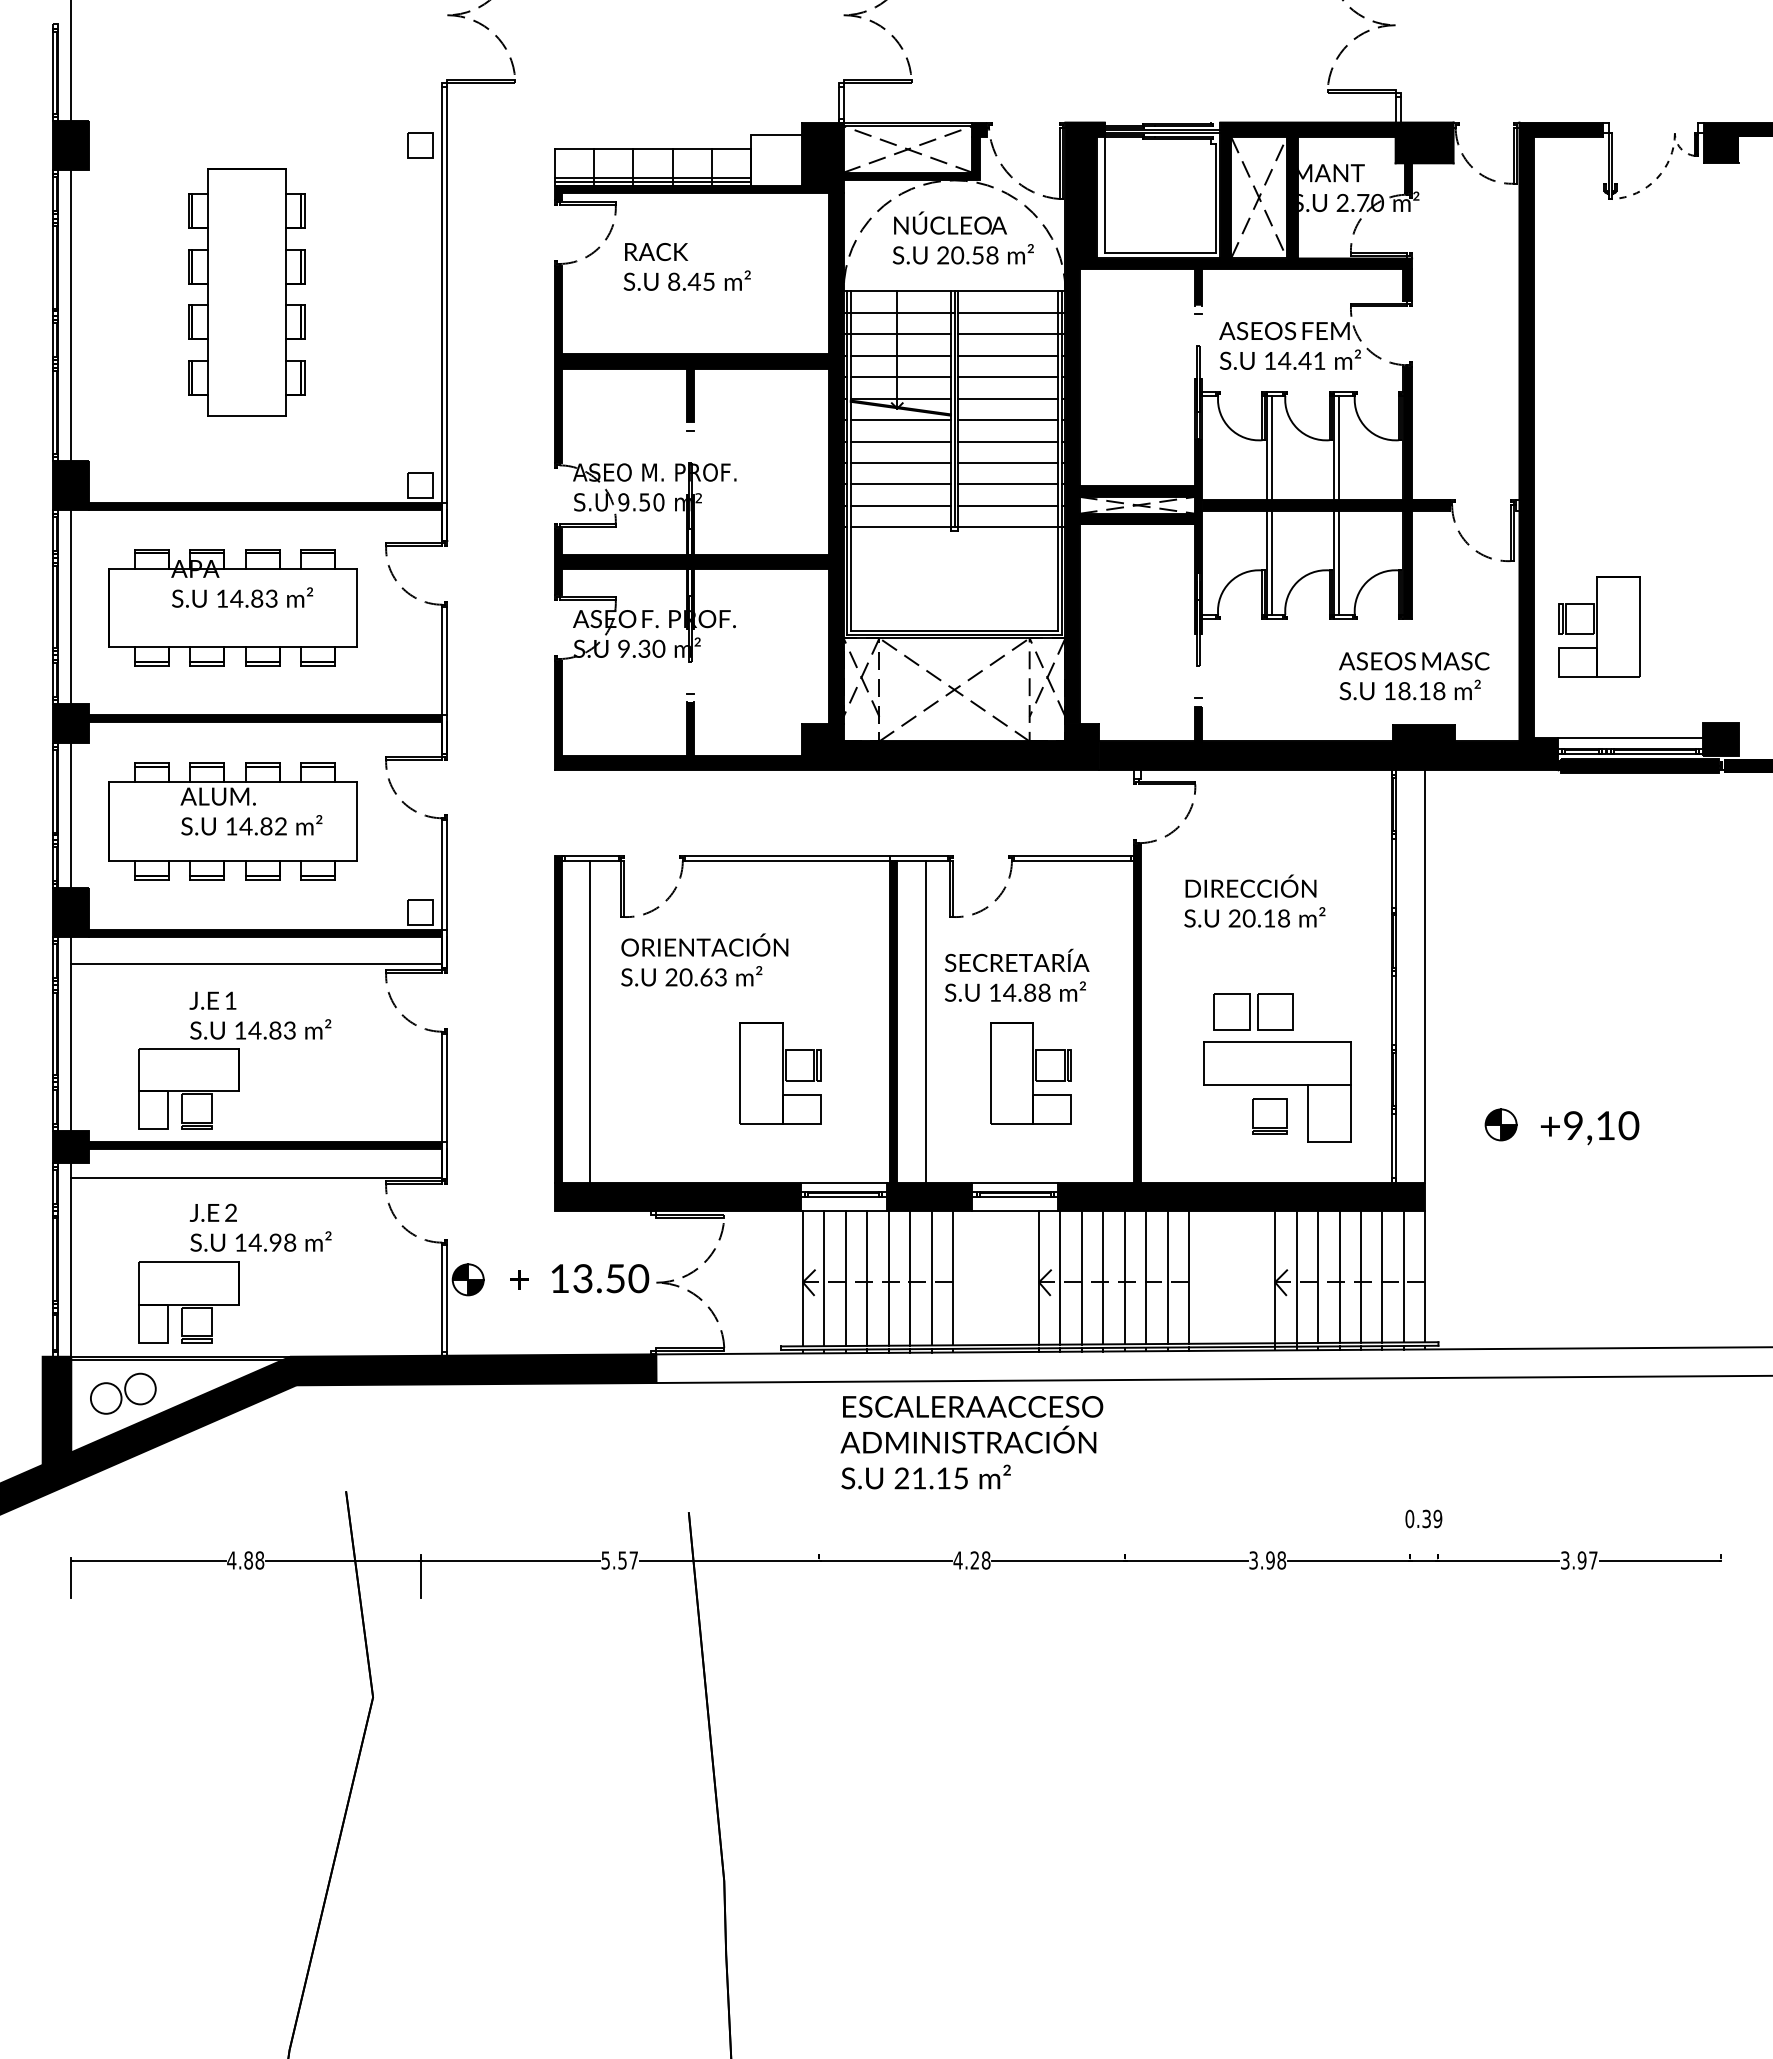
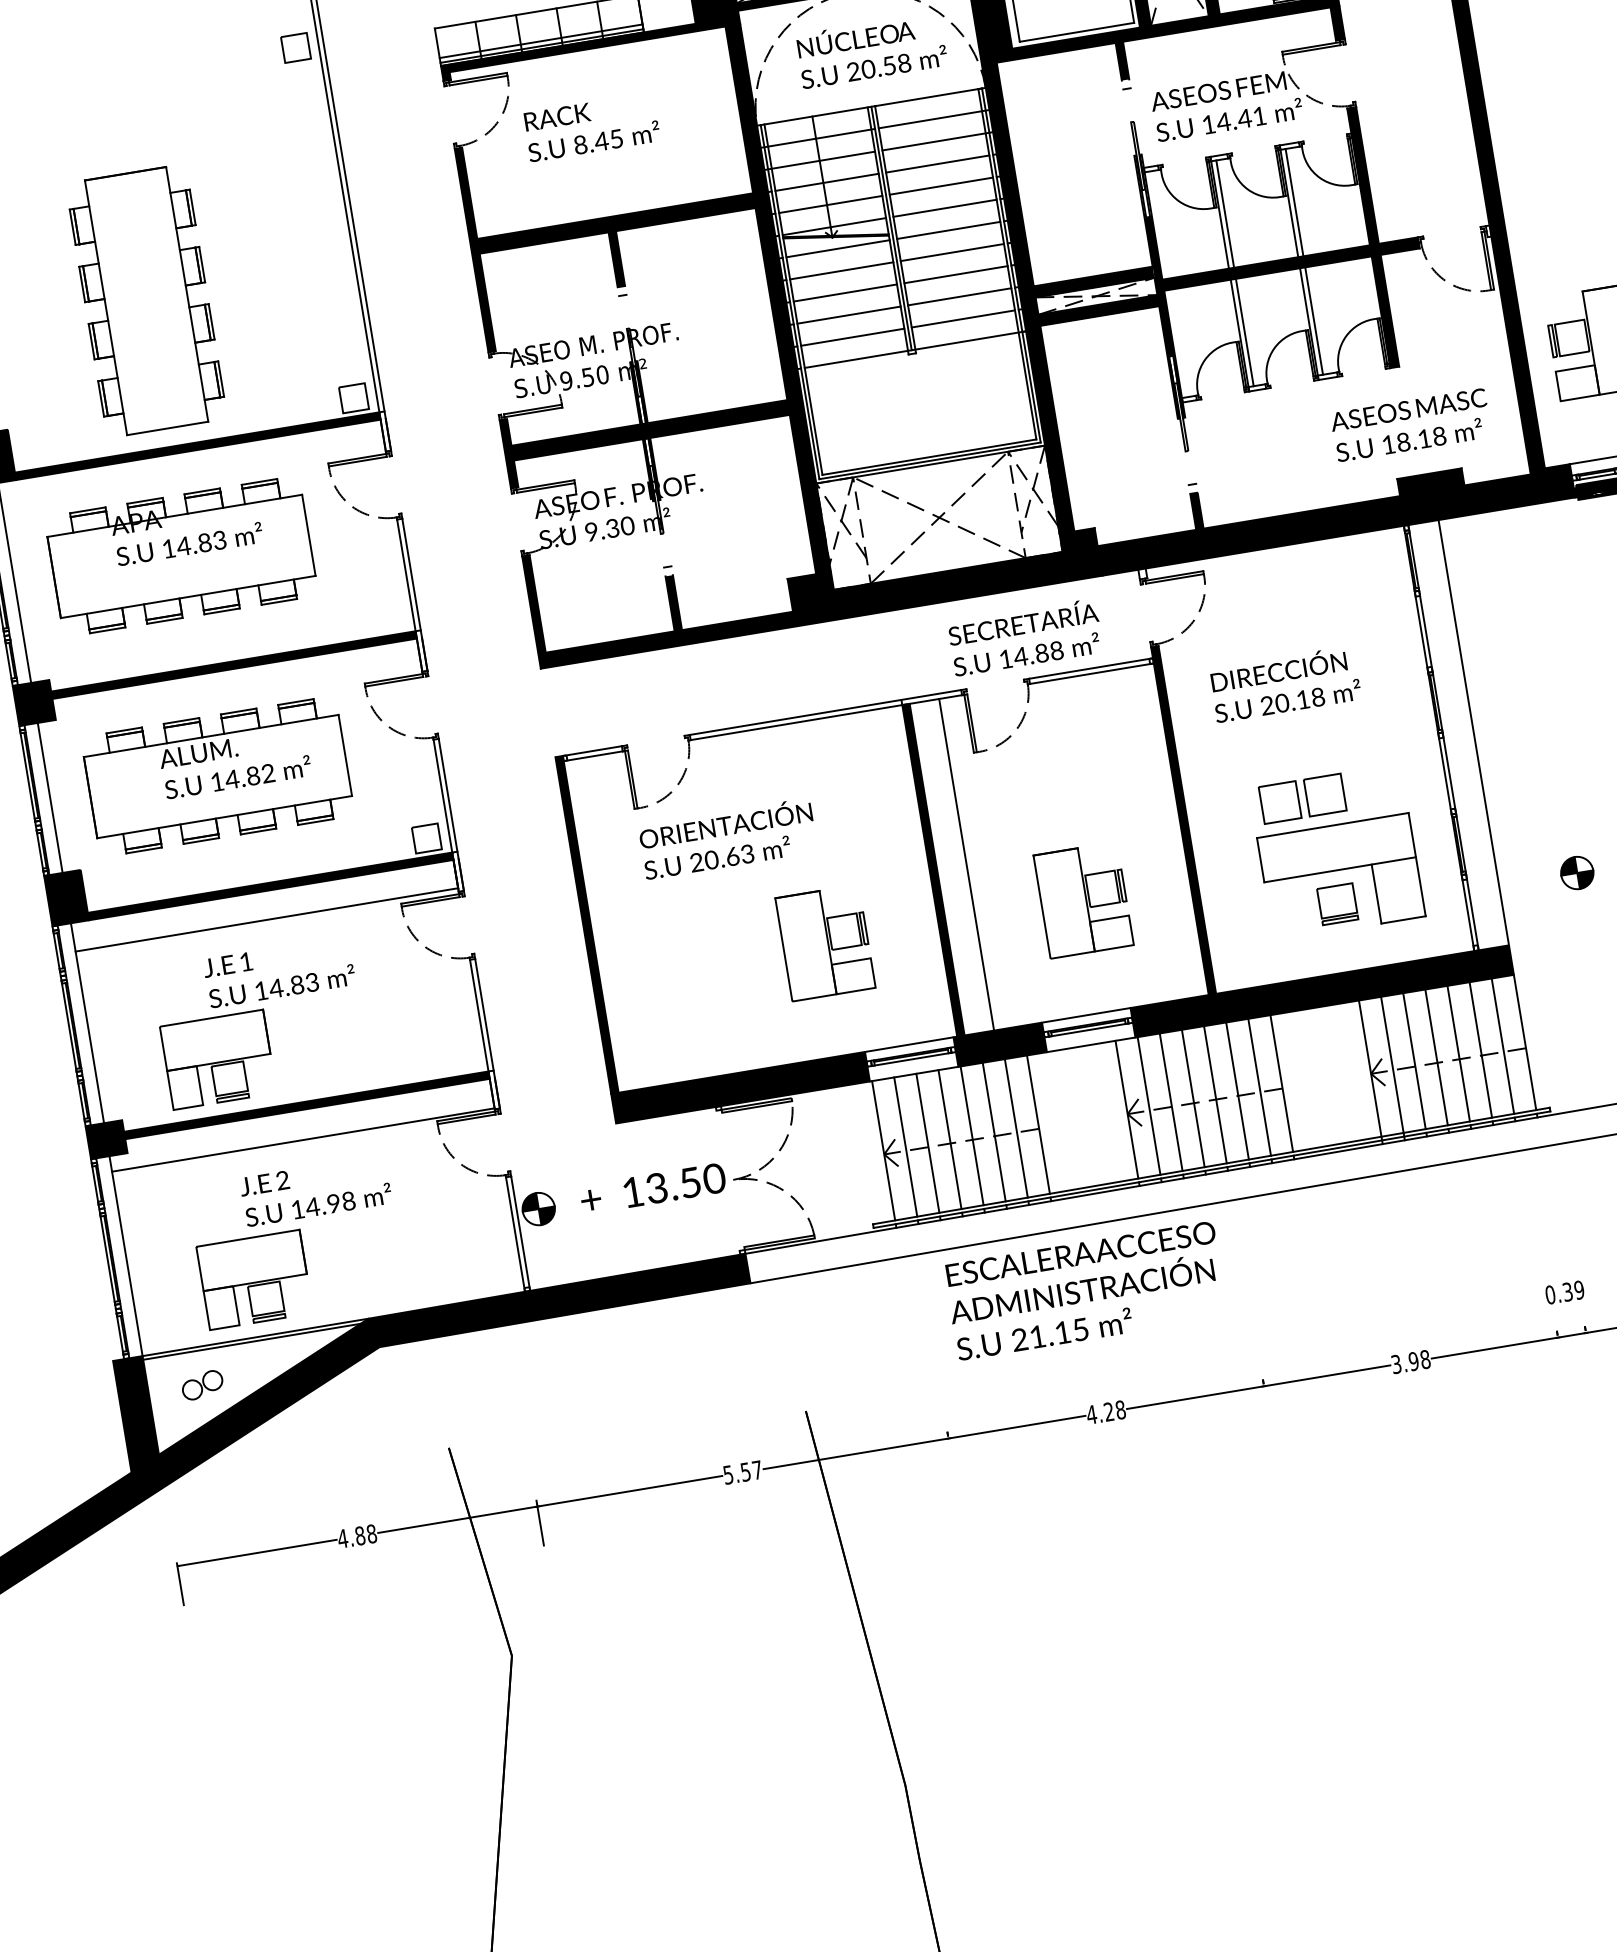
part: (246, 292) -> (146, 301), moved
text: (1017, 974) -> (1025, 636), moved
line: (590, 1021) -> (620, 921), removed
part: (123, 1393) -> (202, 1385), size x0.6

